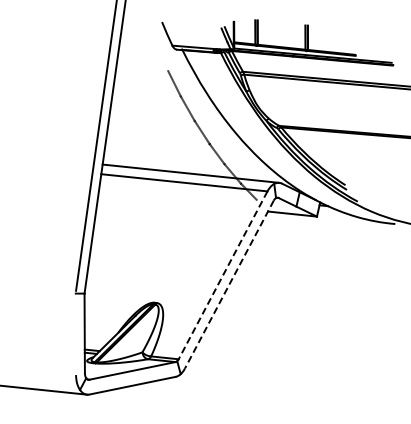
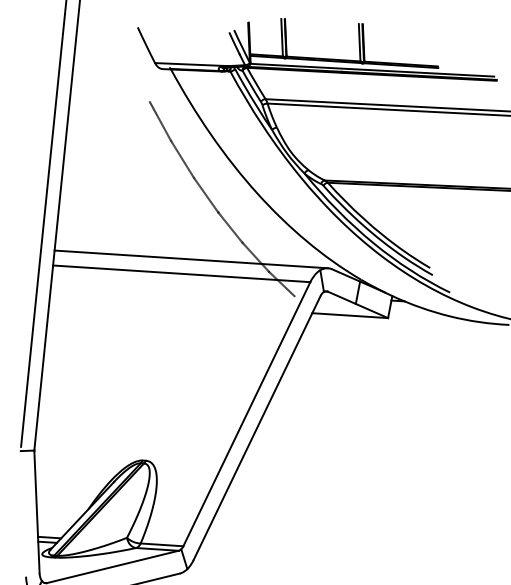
line: (223, 275) -> (247, 414), dashed -> solid
line: (229, 284) -> (257, 427), dashed -> solid

